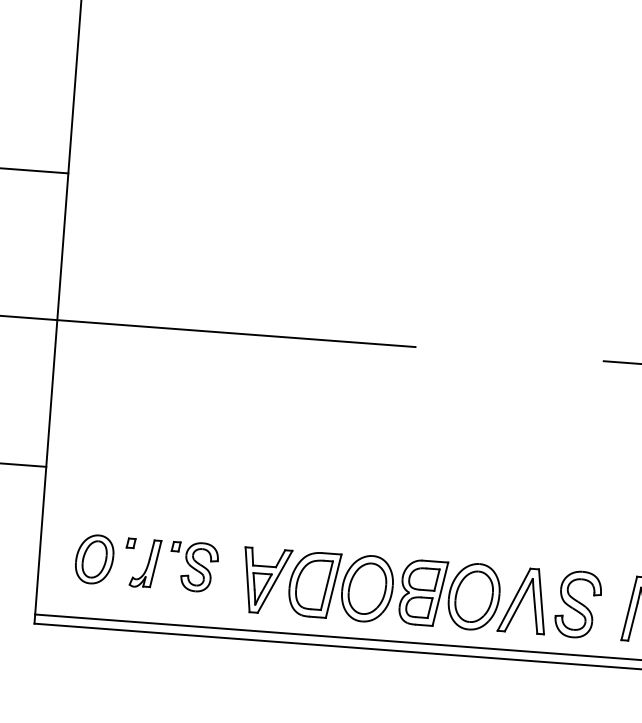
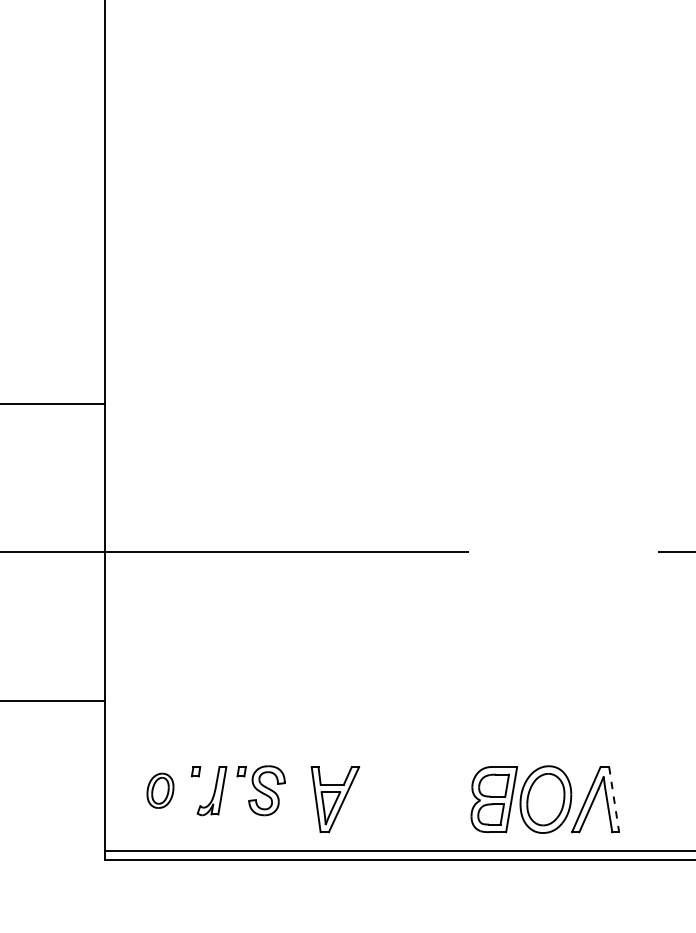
part: (94, 559) -> (160, 790), size x0.7
part: (340, 586) -> (410, 799), removed
line: (541, 601) -> (614, 799), solid -> dashed
part: (578, 604) -> (651, 799), removed

